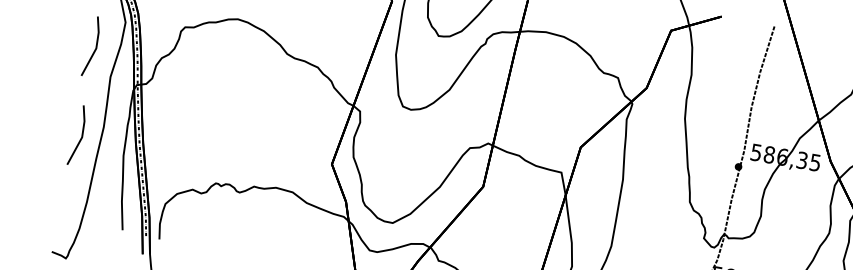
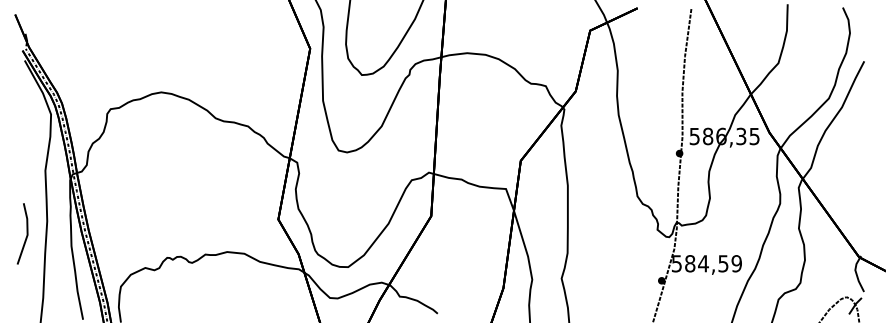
line: (95, 46) -> (25, 143), removed

